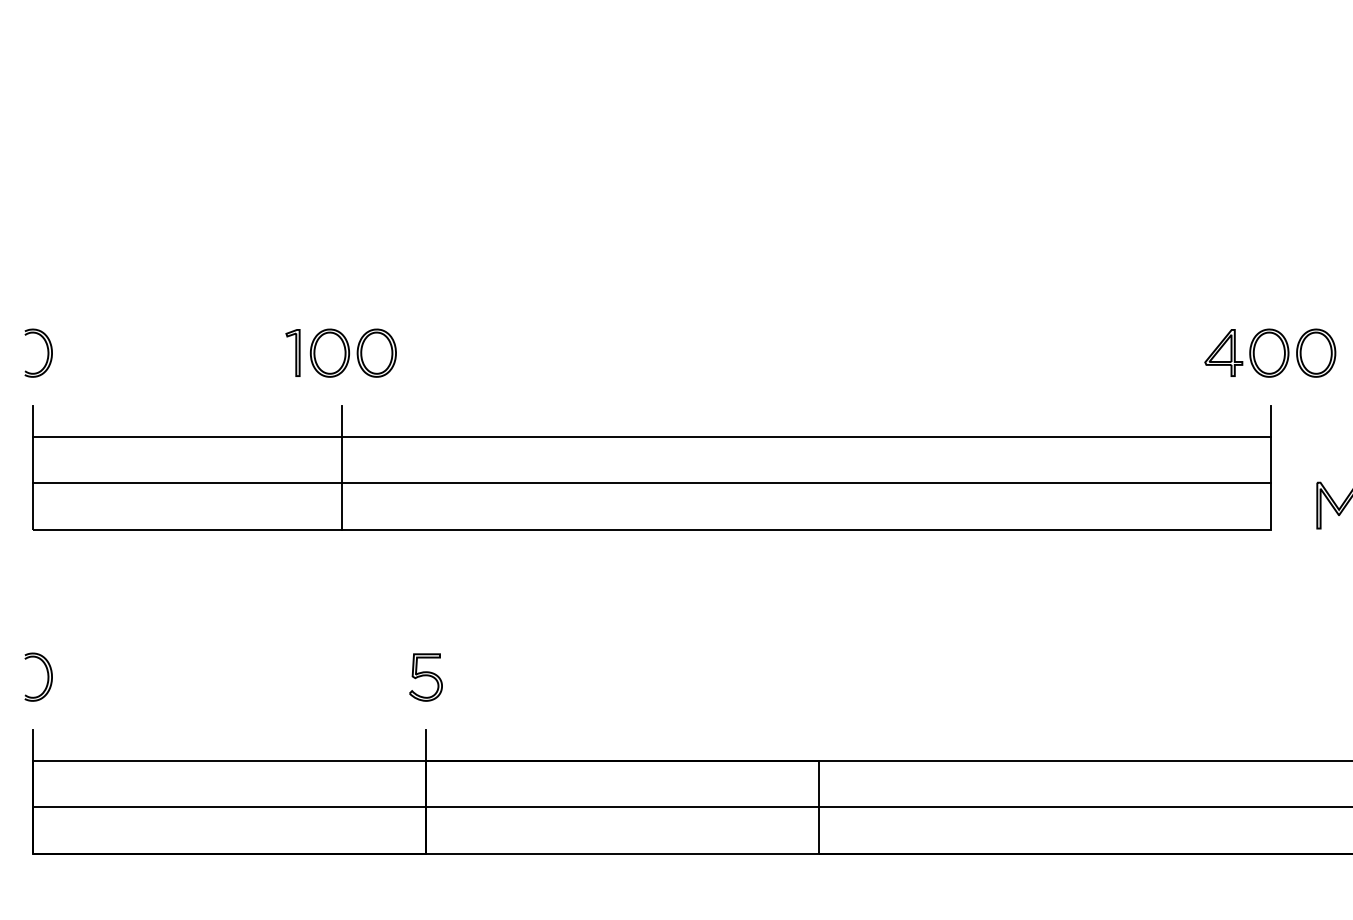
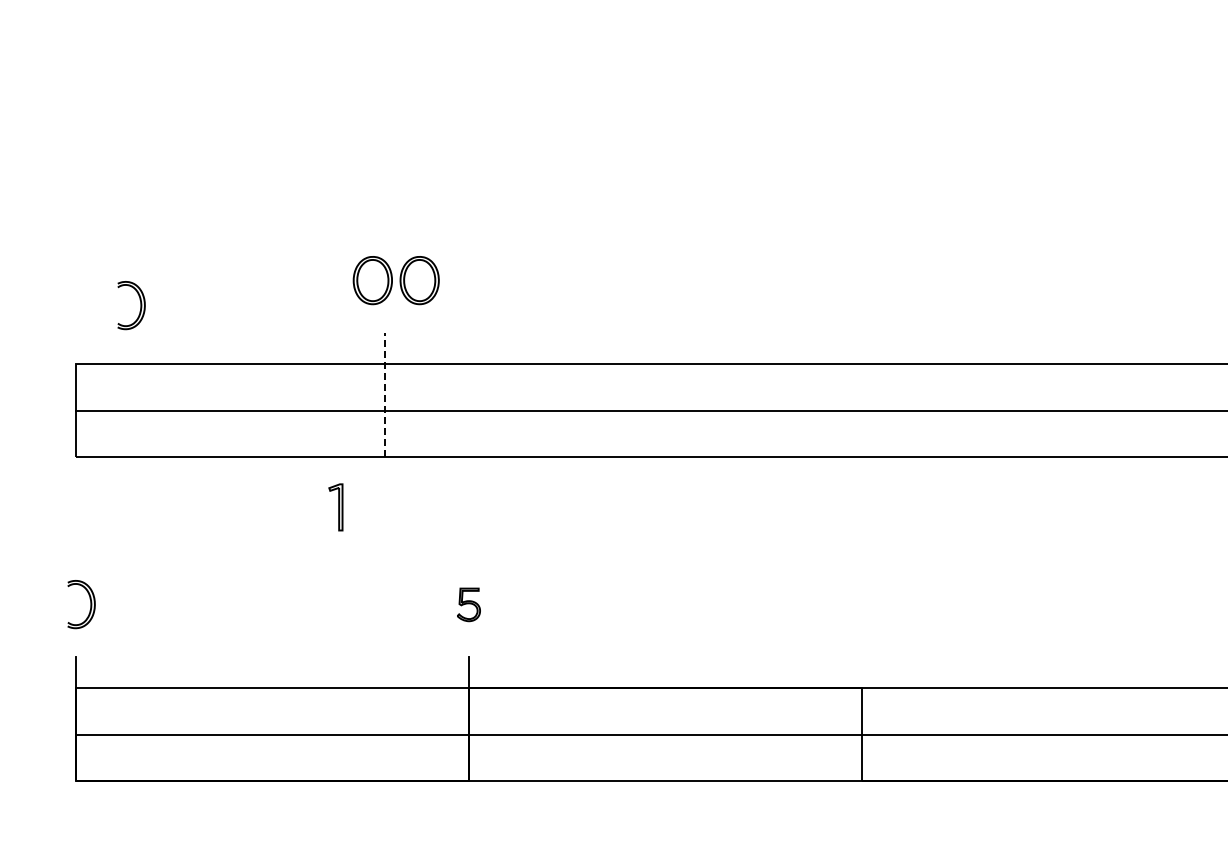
part: (47, 352) -> (140, 304), moved
part: (292, 352) -> (335, 506), moved
line: (32, 420) -> (75, 347), removed
line: (342, 467) -> (385, 394), solid -> dashed
part: (425, 677) -> (468, 604), size x0.7

